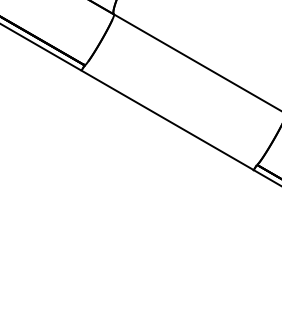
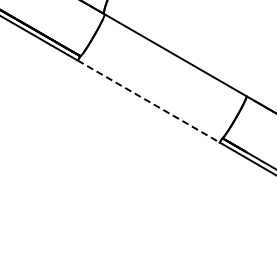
line: (167, 120) -> (148, 101), solid -> dashed

